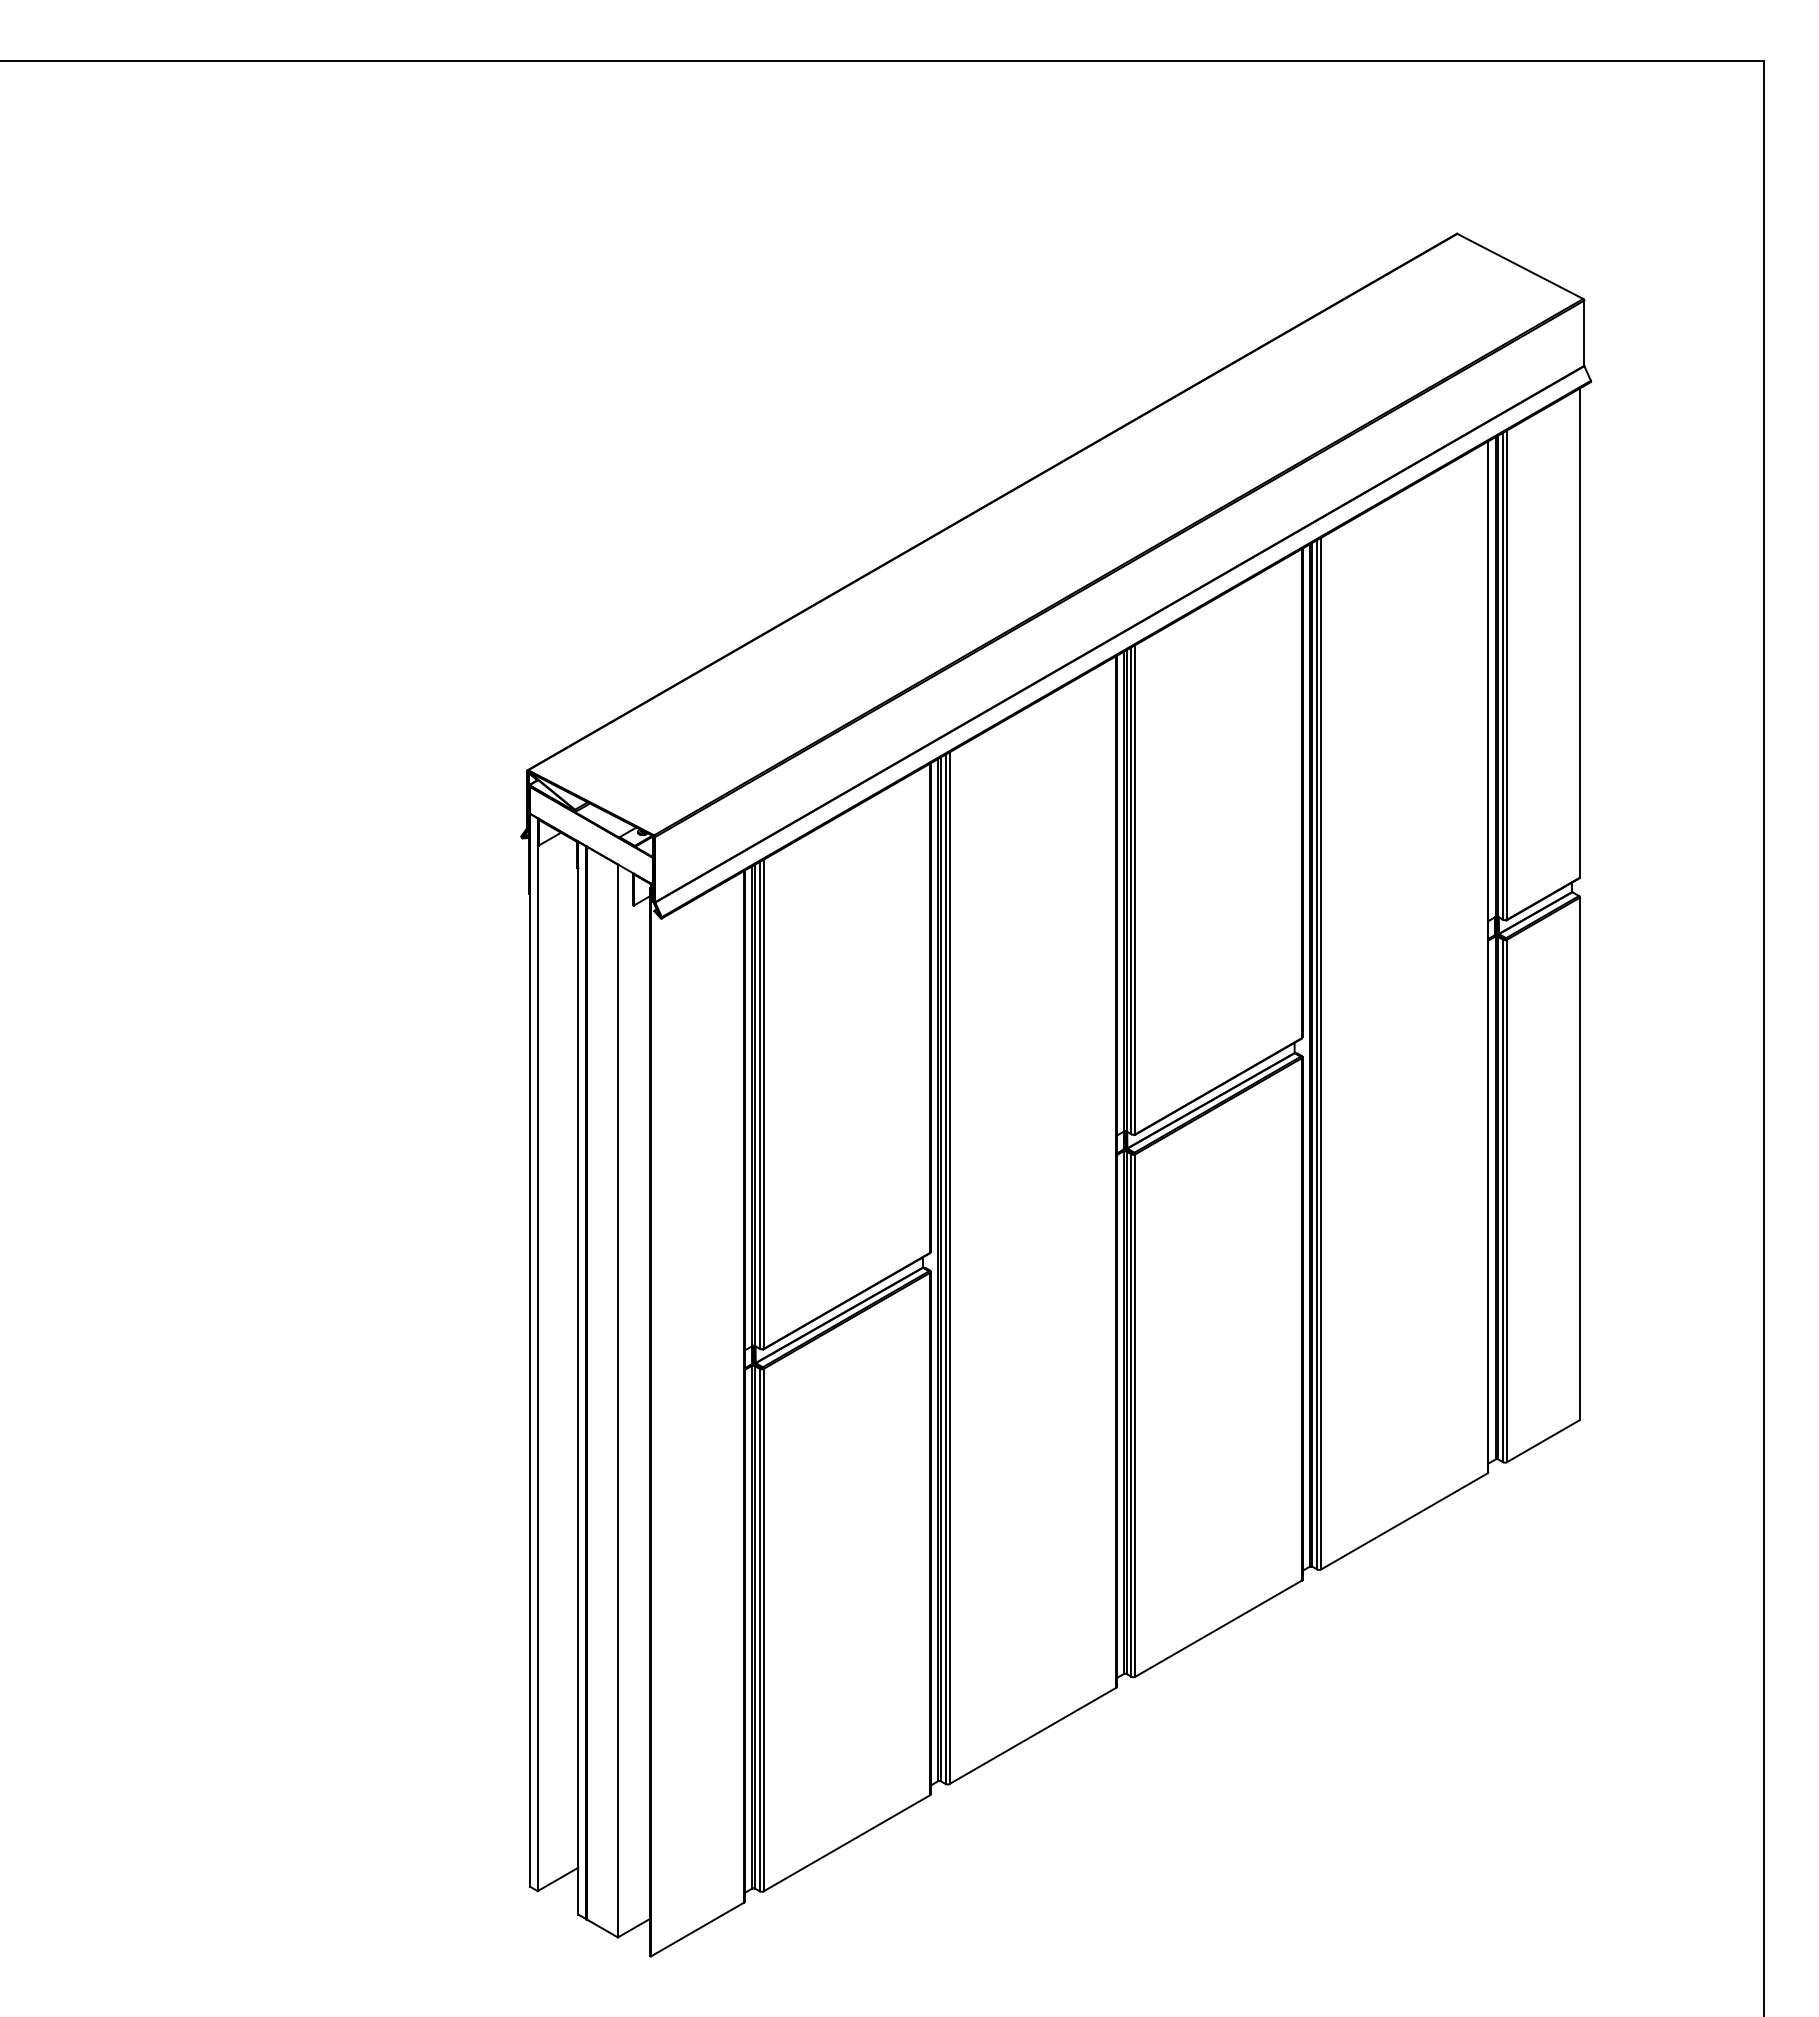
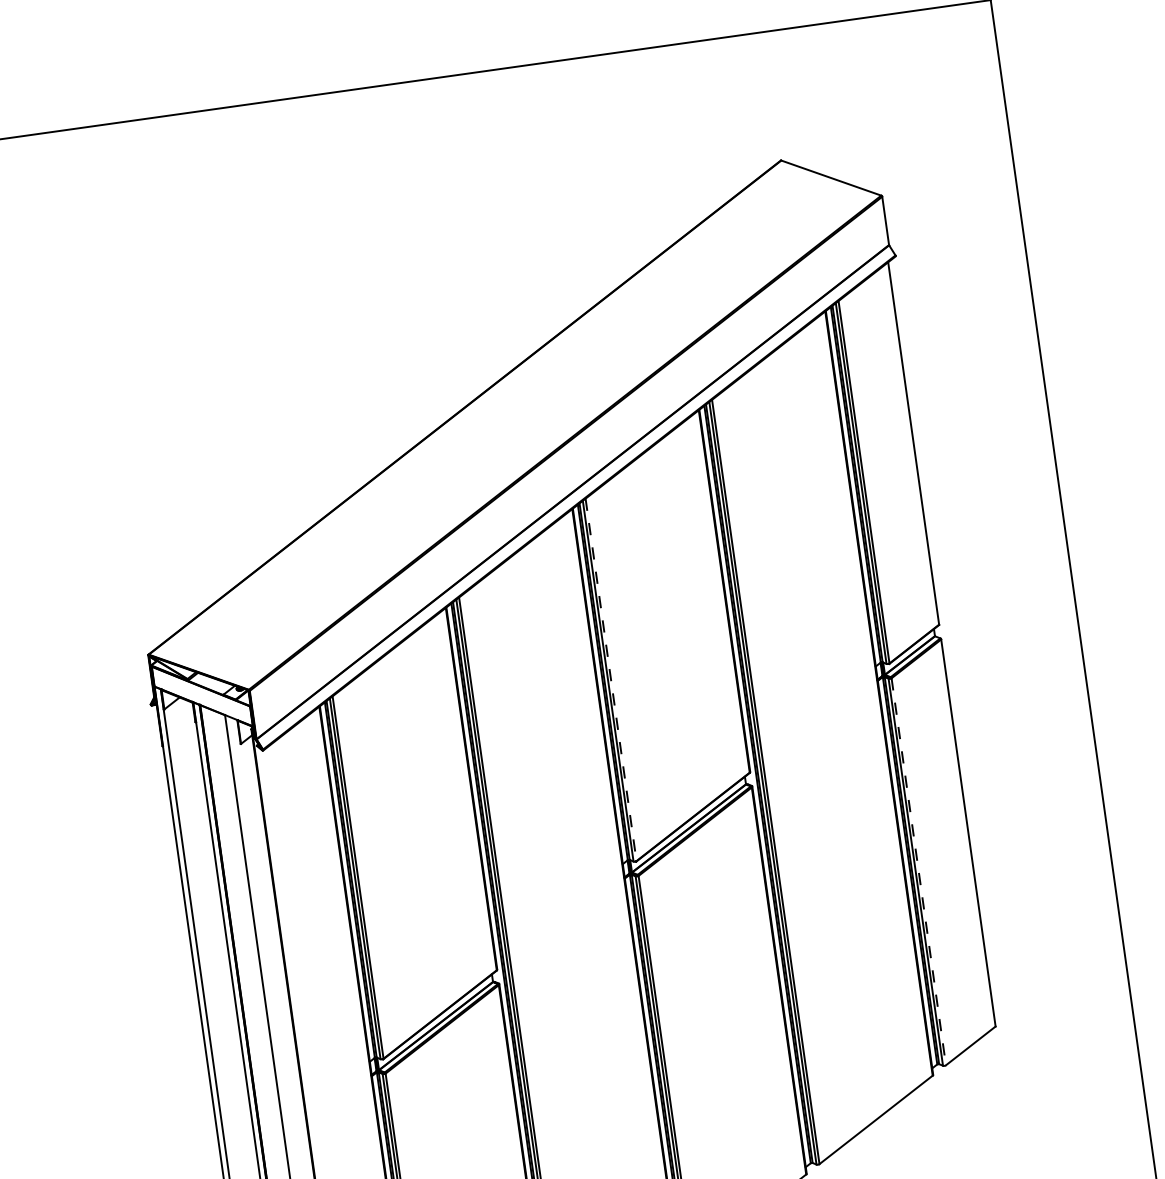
line: (1135, 889) -> (611, 679), solid -> dashed
line: (1507, 1201) -> (919, 872), solid -> dashed

